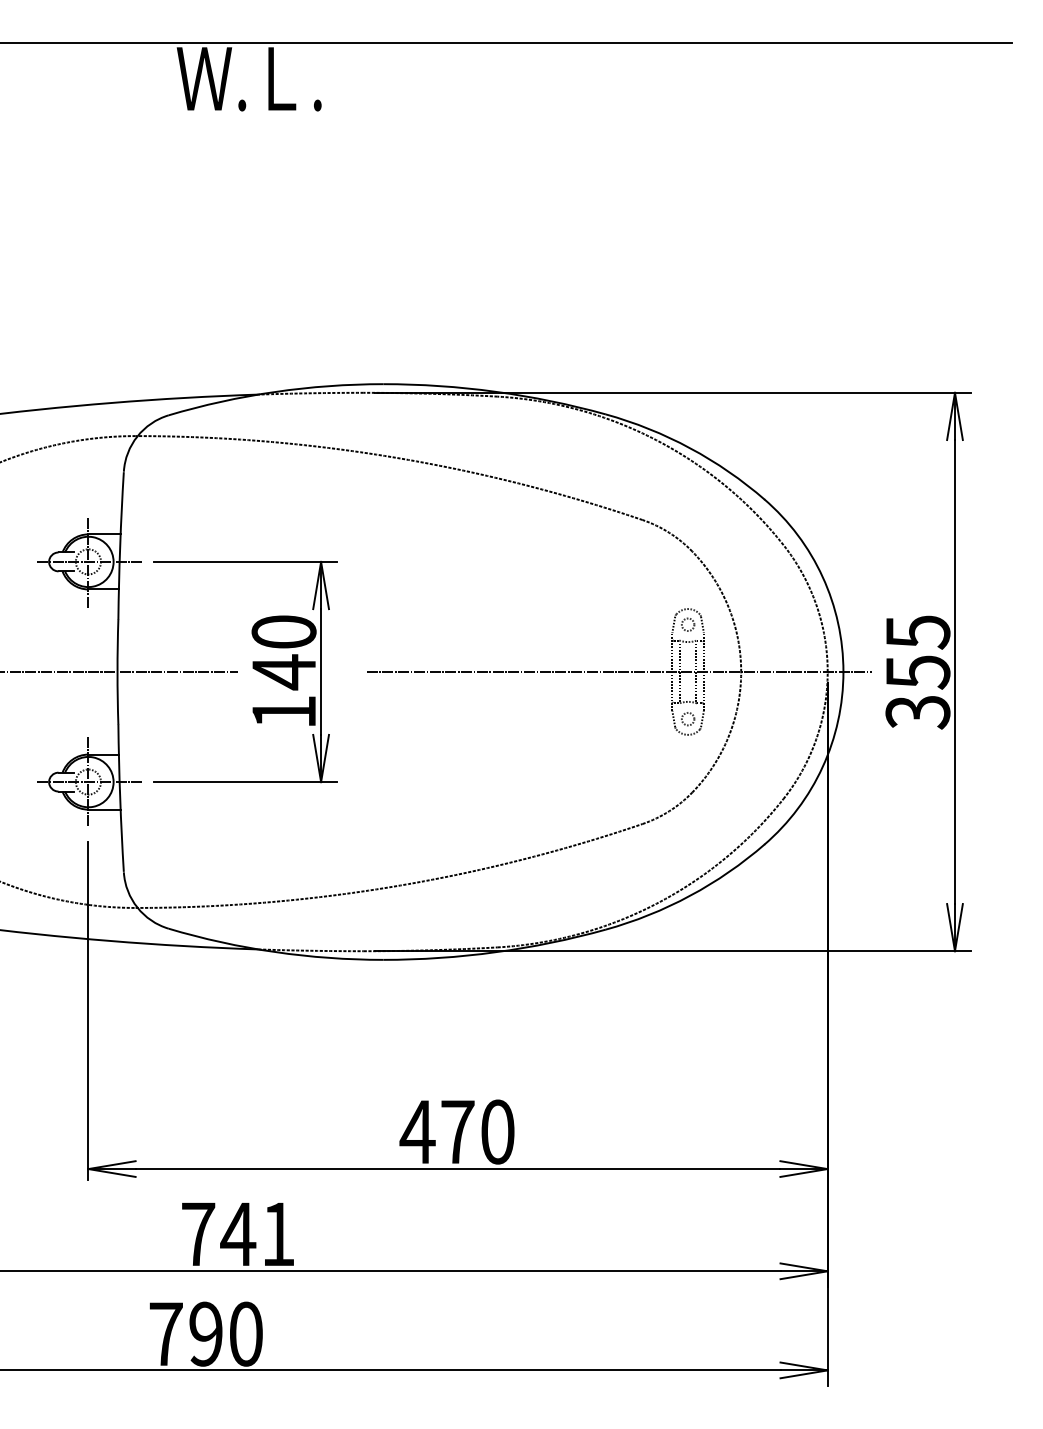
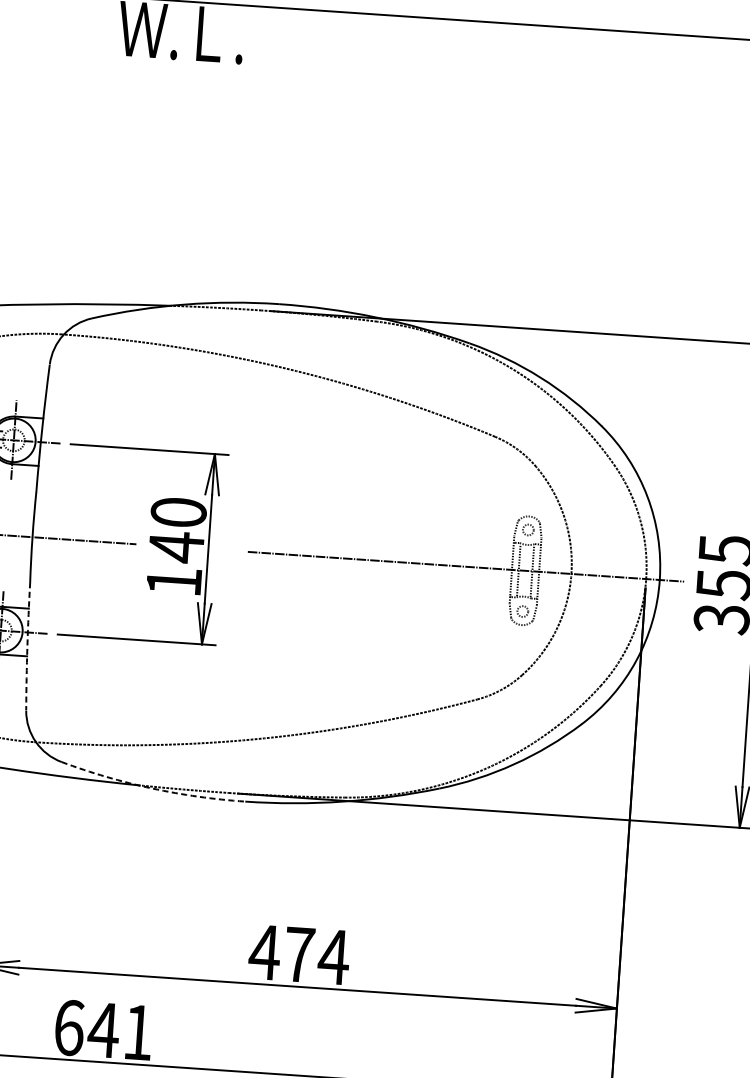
arc: (120, 798) -> (27, 646), solid -> dashed
arc: (274, 952) -> (151, 788), solid -> dashed
text: (497, 1131) -> (333, 956), 470 -> 474
text: (198, 1233) -> (69, 1027), 741 -> 641

